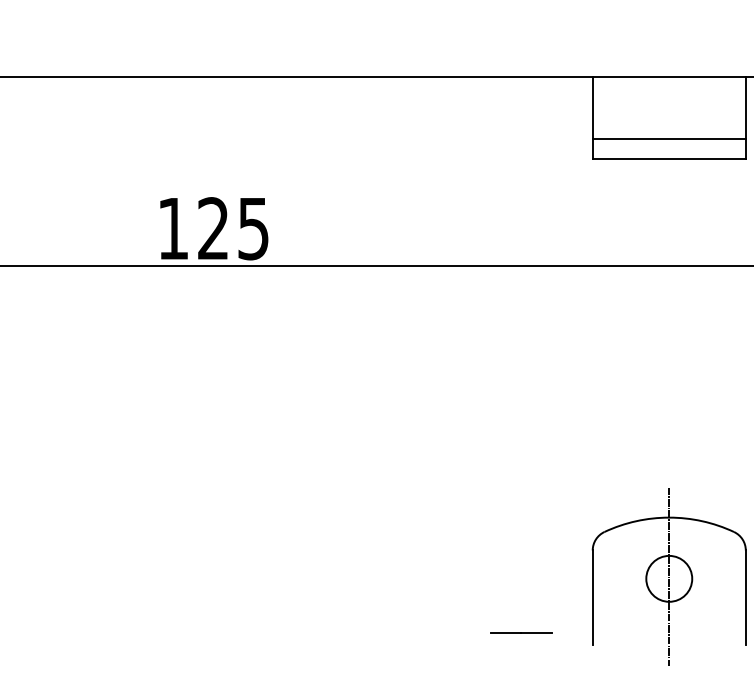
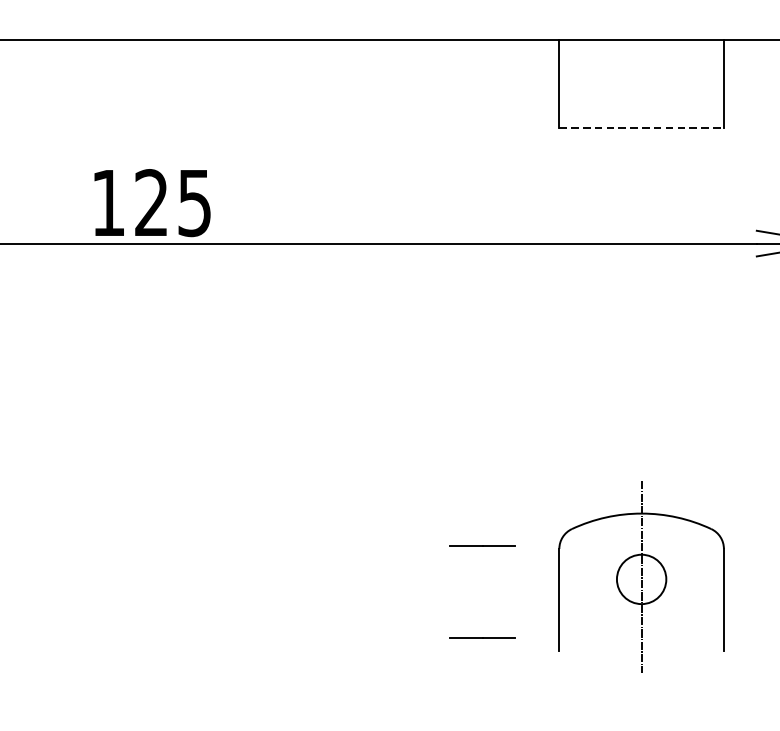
line: (668, 138) -> (640, 106), removed
line: (669, 159) -> (641, 128), solid -> dashed
line: (521, 547) -> (482, 545), added

